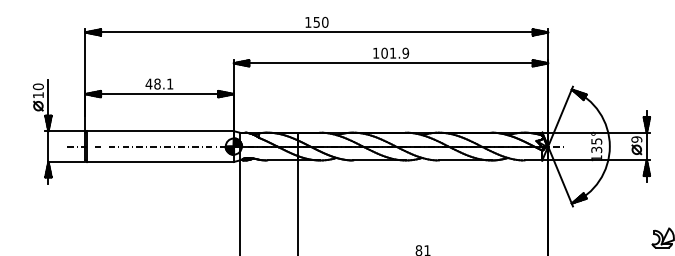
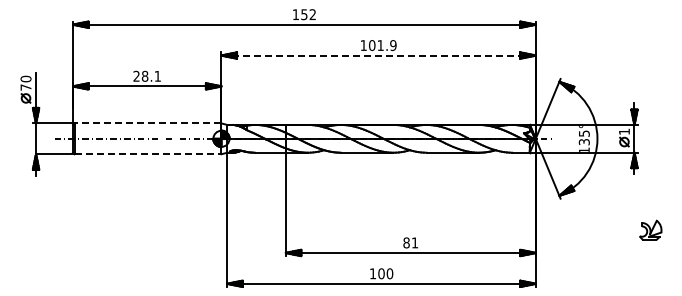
text: (324, 22) -> (312, 14), 150 -> 152
line: (391, 63) -> (379, 55), solid -> dashed
text: (148, 83) -> (136, 75), 48.1 -> 28.1
text: (37, 95) -> (25, 87), 10 -> 70
line: (159, 131) -> (147, 123), solid -> dashed
text: (636, 139) -> (624, 131), 9 -> 1
line: (160, 162) -> (148, 154), solid -> dashed

